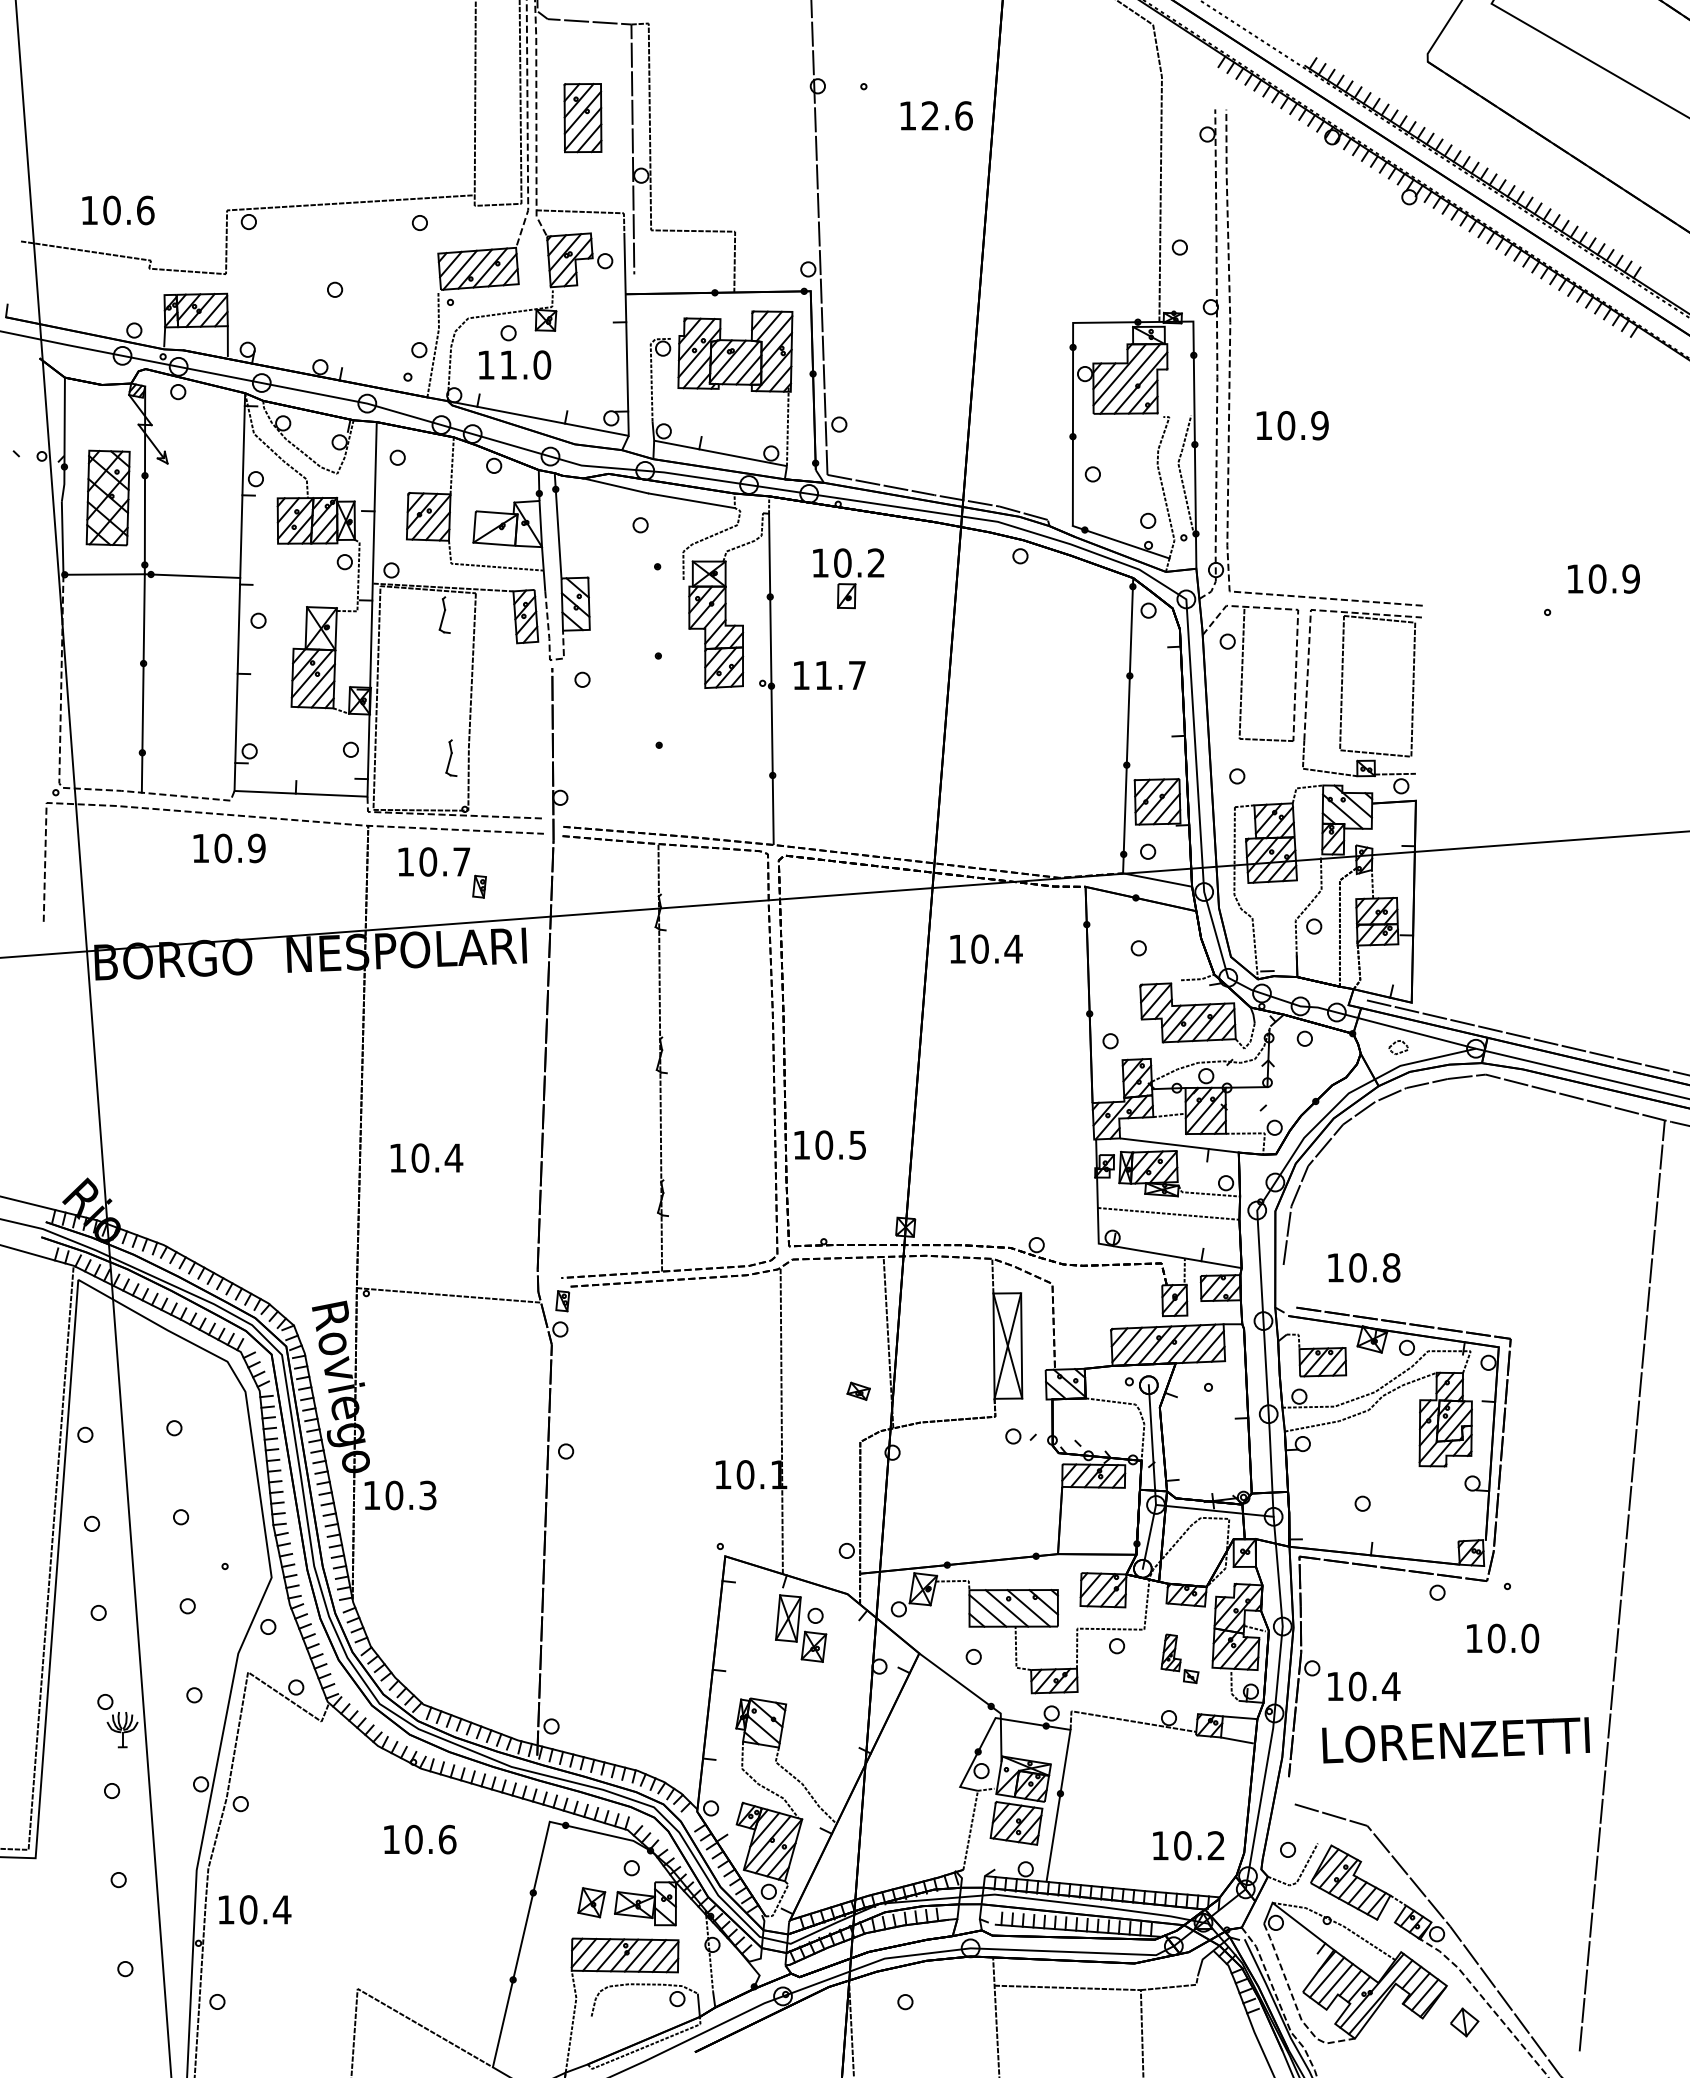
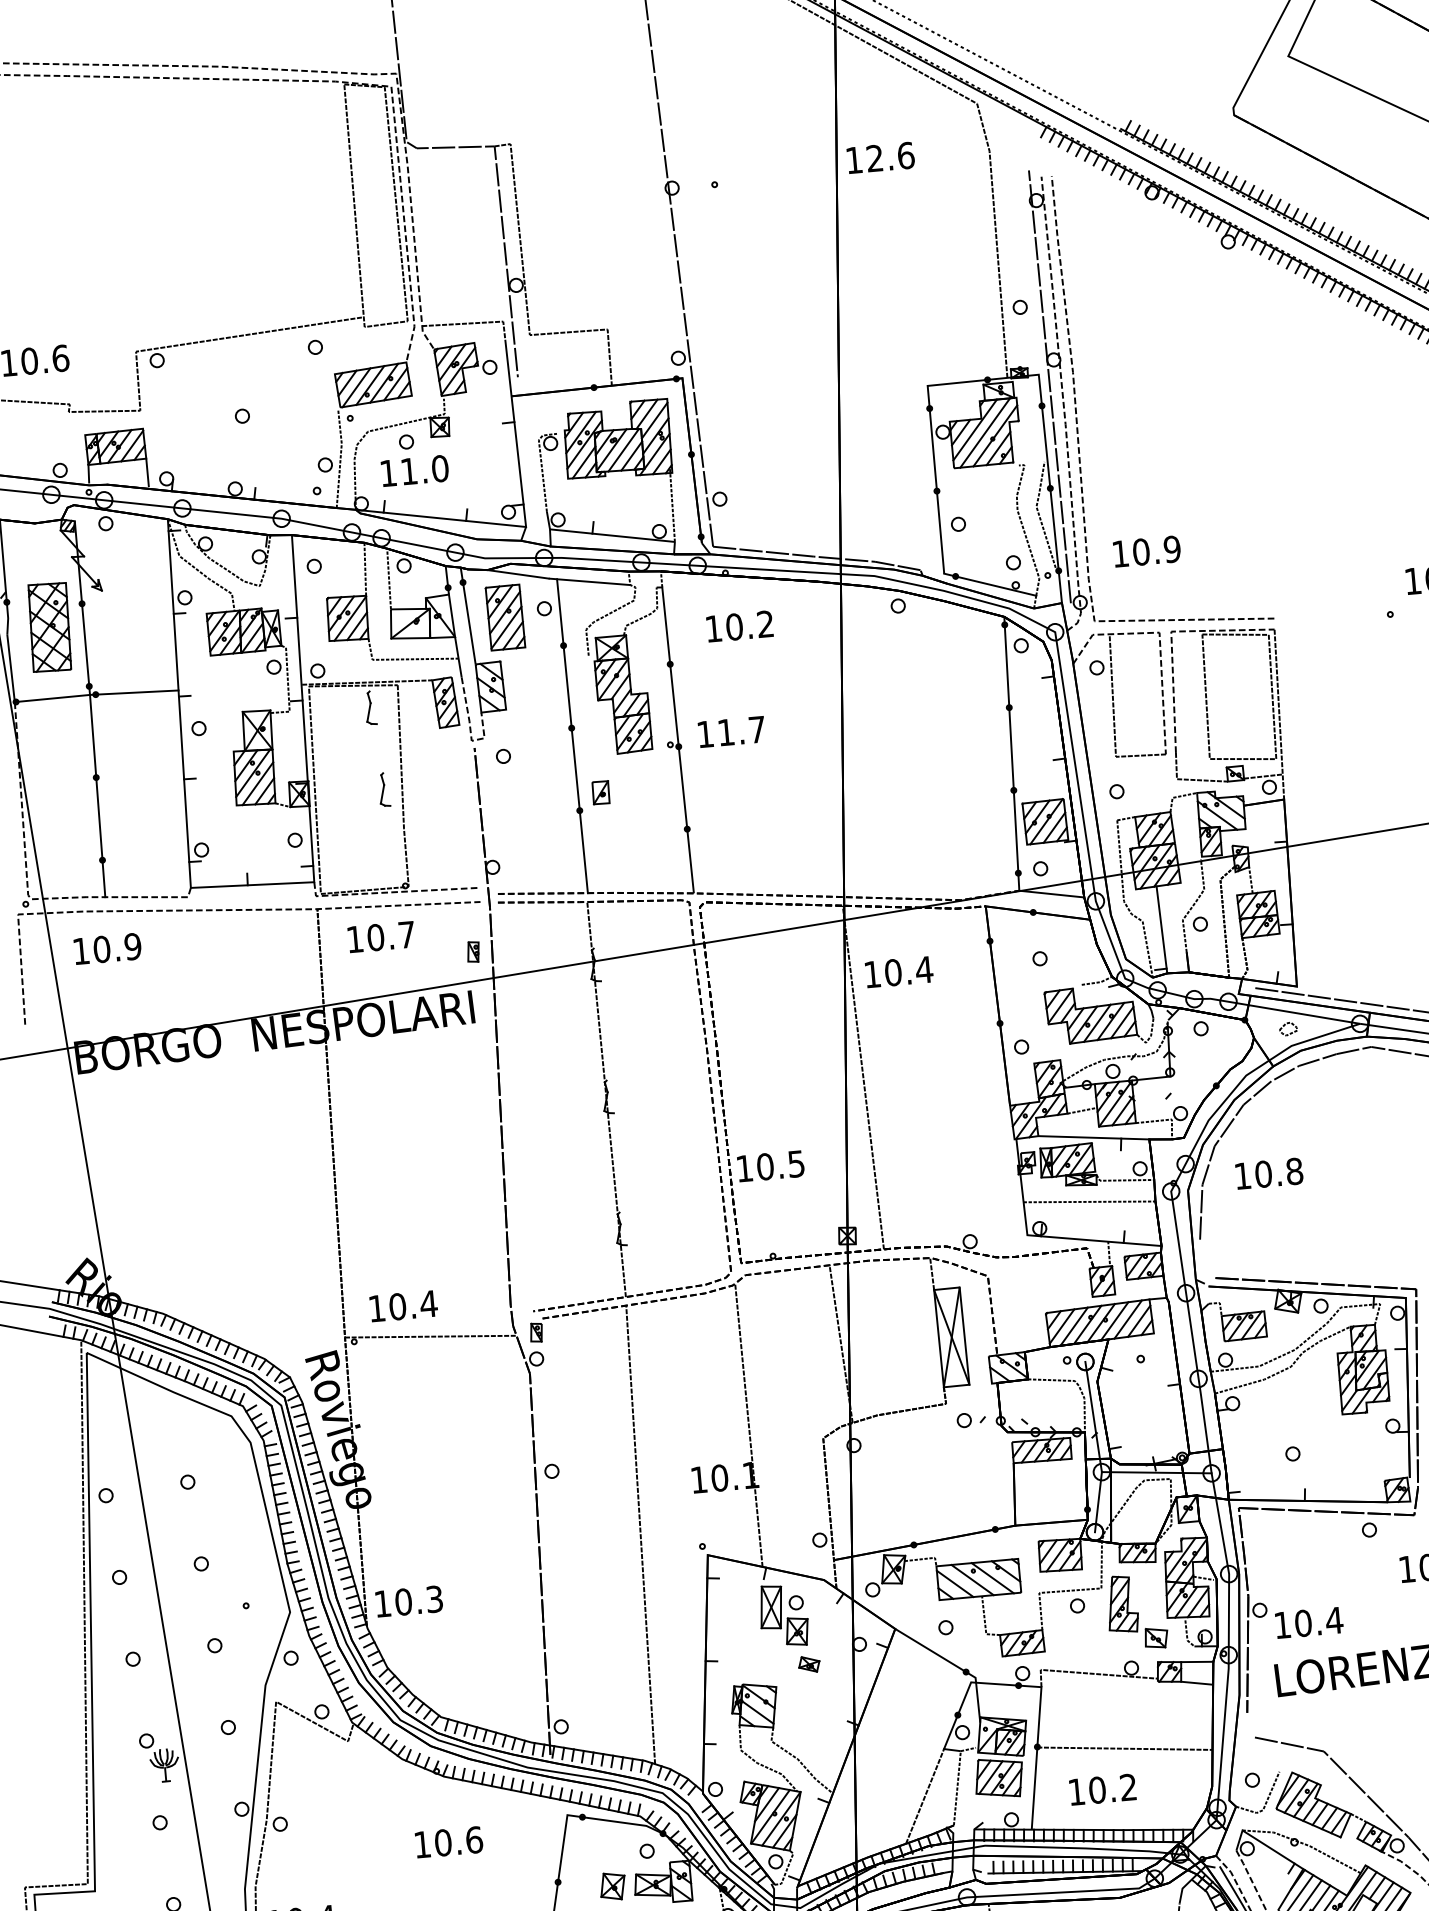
text: (936, 115) -> (880, 157), moved
part: (582, 118) -> (505, 618), moved
line: (1203, 335) -> (1049, 386), added
text: (1292, 425) -> (1146, 551), moved
line: (476, 478) -> (388, 579), added
part: (846, 596) -> (600, 793), moved
line: (657, 664) -> (571, 736), added
line: (1418, 709) -> (1278, 714), added
part: (451, 757) -> (384, 789), moved
text: (229, 848) -> (107, 948), moved
part: (479, 886) -> (473, 951), moved
line: (1271, 928) -> (1161, 929), added
line: (937, 1058) -> (862, 1077), added
text: (426, 1157) -> (403, 1305), moved
text: (1364, 1267) -> (1269, 1173), moved
part: (858, 1390) -> (809, 1663), moved
text: (400, 1495) -> (409, 1601), moved
line: (654, 1527) -> (640, 1534), added
part: (1179, 1658) -> (1136, 1612), size x1.67
line: (1154, 1803) -> (1125, 1748), added
line: (935, 1835) -> (925, 1795), added
text: (1188, 1845) -> (1102, 1789), moved

